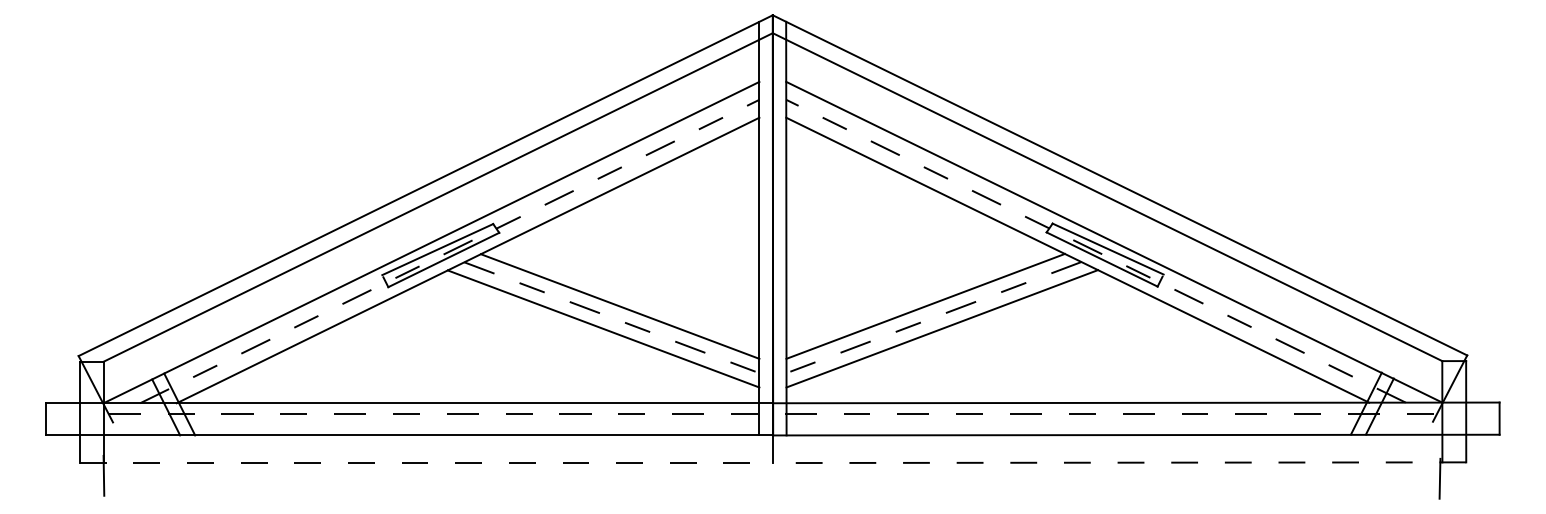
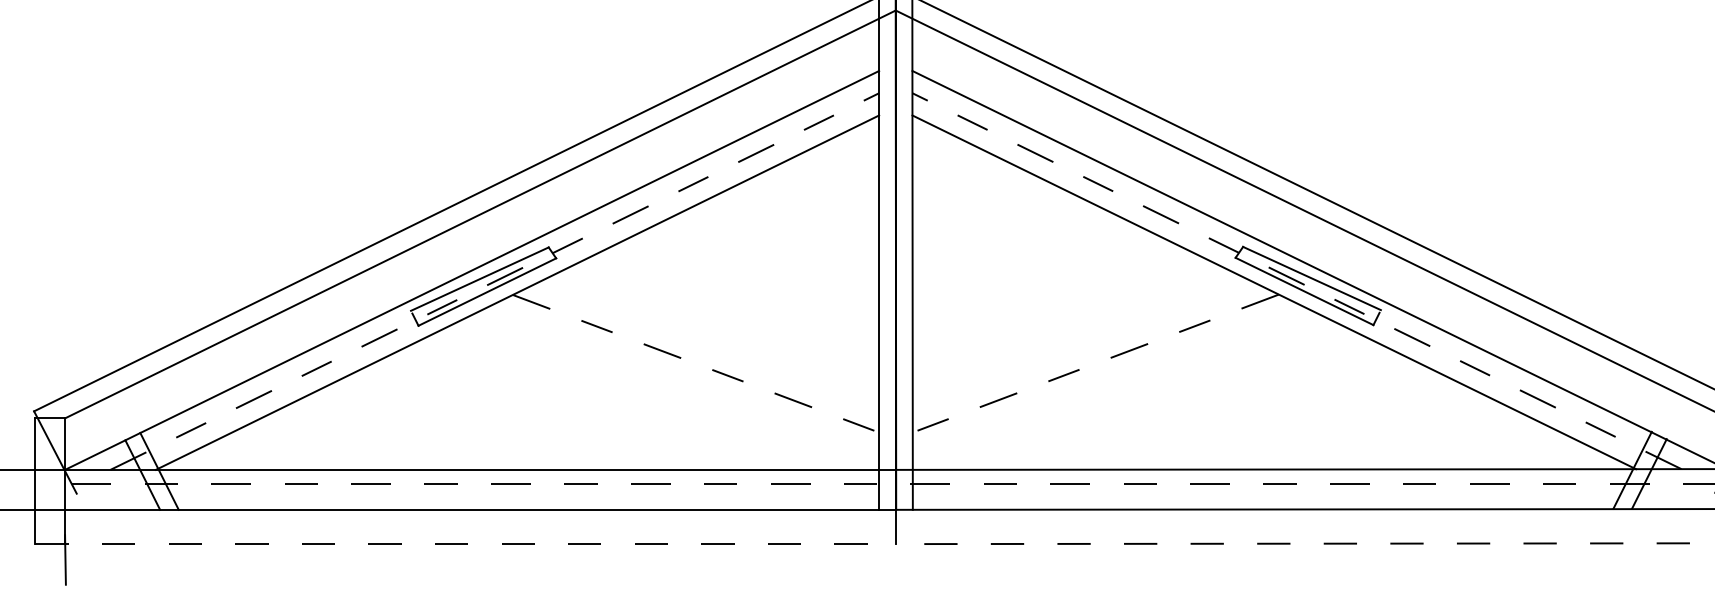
line: (925, 305) -> (1085, 348), removed
line: (619, 306) -> (705, 349), removed
line: (603, 328) -> (685, 377), removed
line: (942, 328) -> (1106, 377), removed

